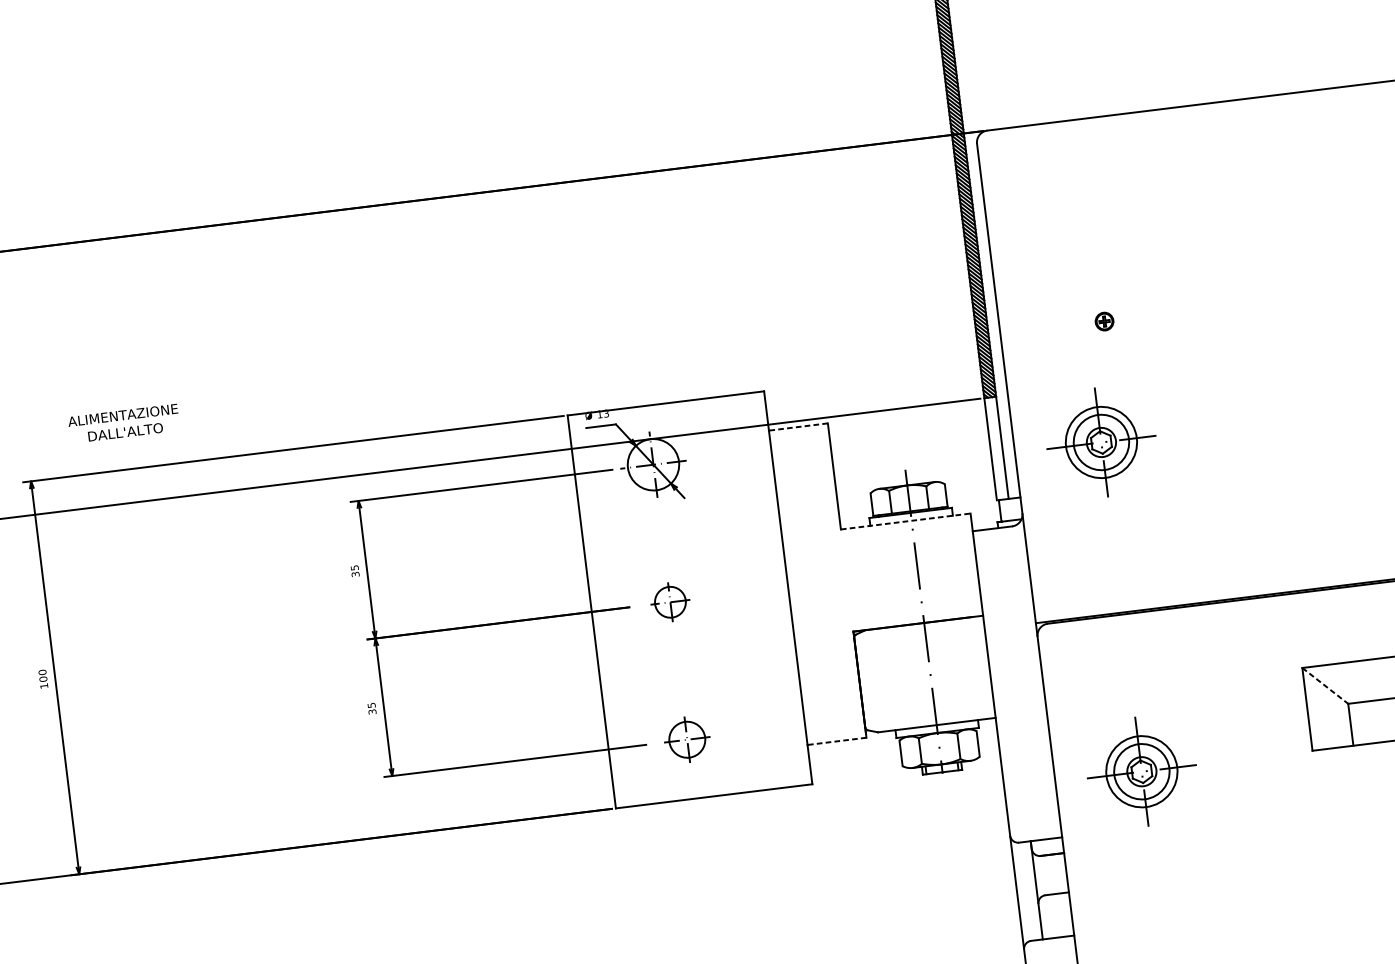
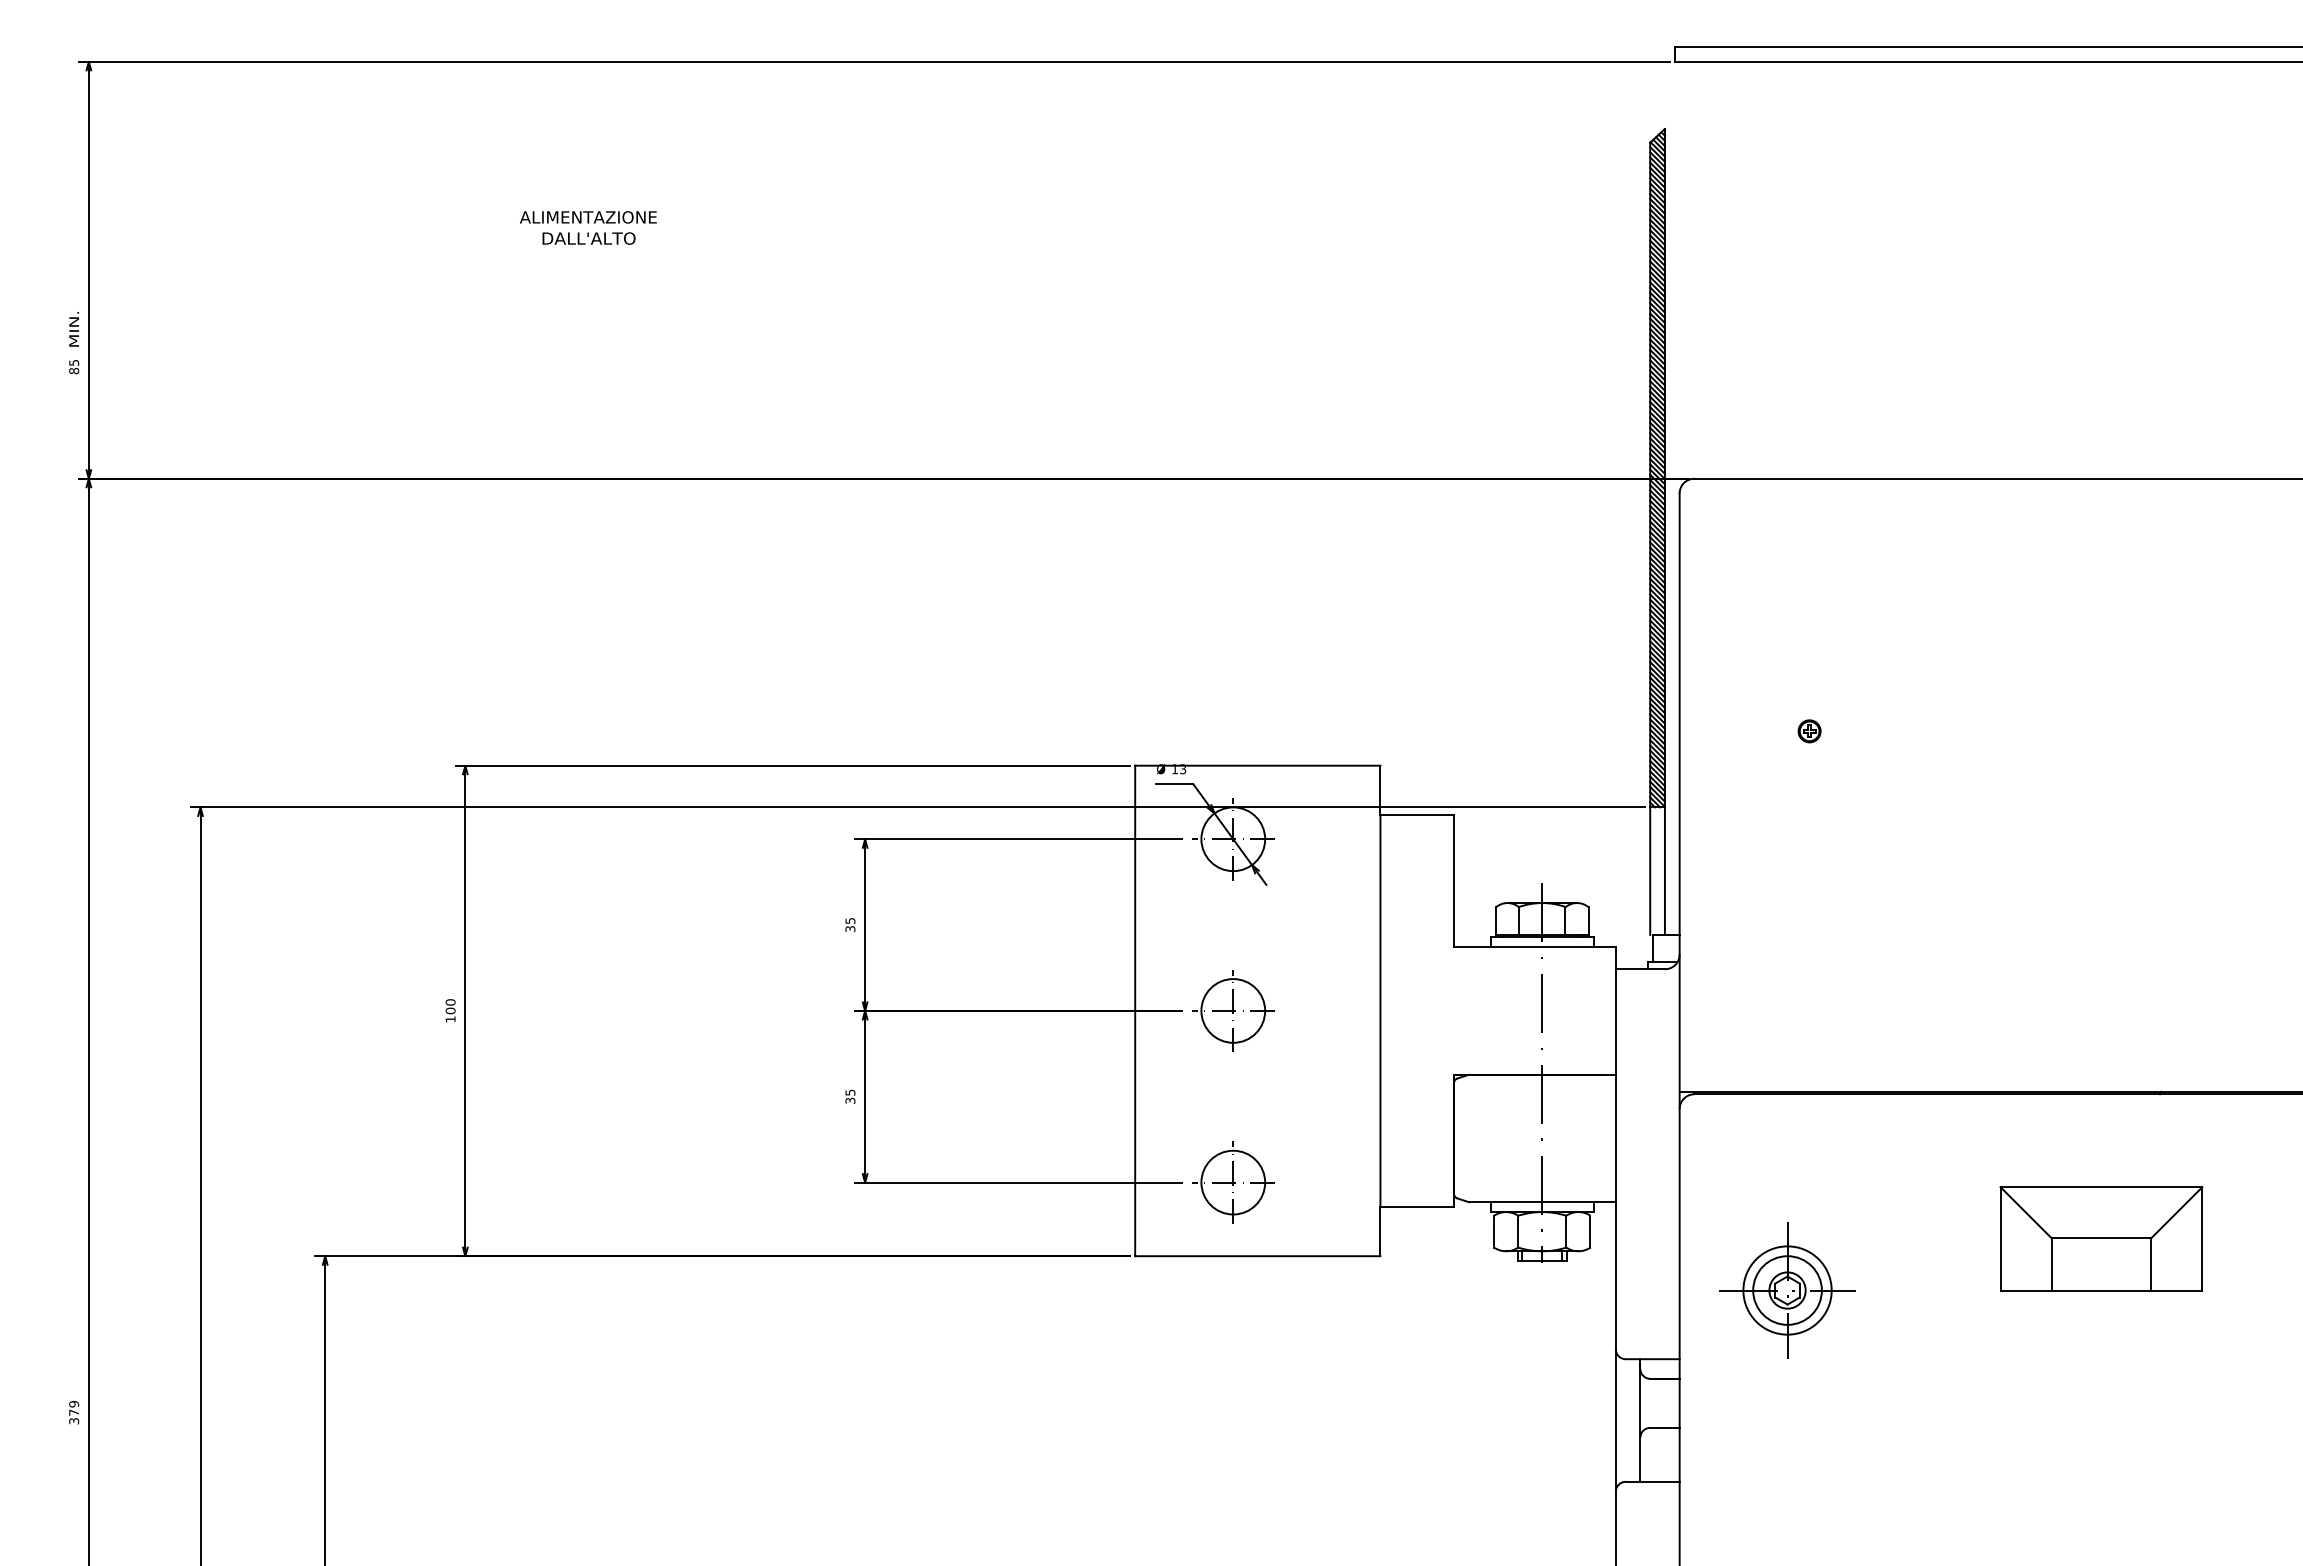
text: (124, 423) -> (588, 227), moved
line: (798, 426) -> (1417, 814), dashed -> solid
part: (1101, 442) -> (1787, 879), removed
line: (905, 521) -> (1534, 947), dashed -> solid
part: (670, 601) -> (1233, 1010), size x1.67
line: (1325, 686) -> (2026, 1213), dashed -> solid
part: (687, 739) -> (1233, 1182), size x1.43
line: (837, 741) -> (1417, 1207), dashed -> solid

